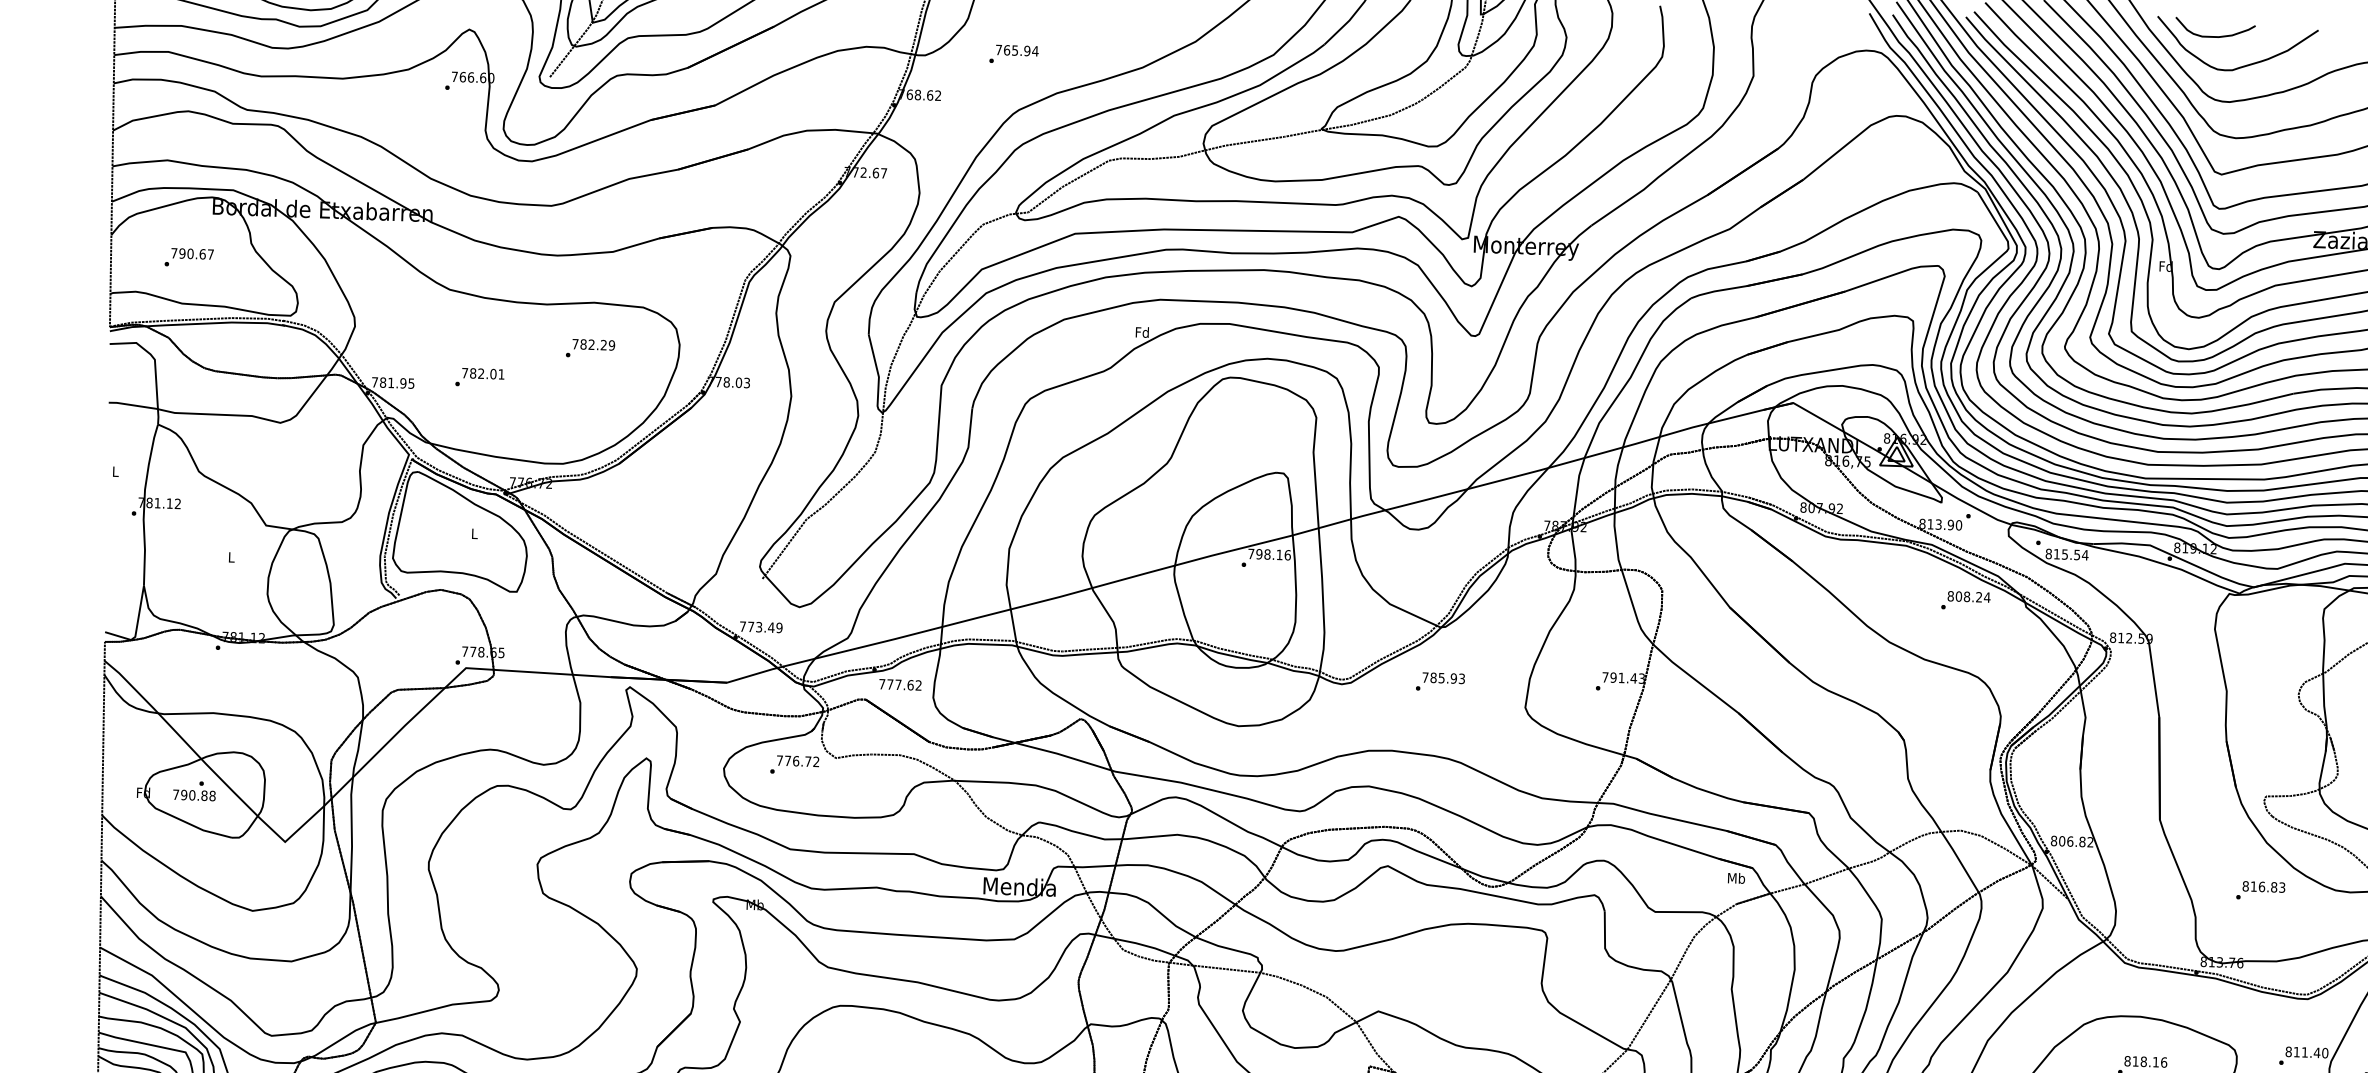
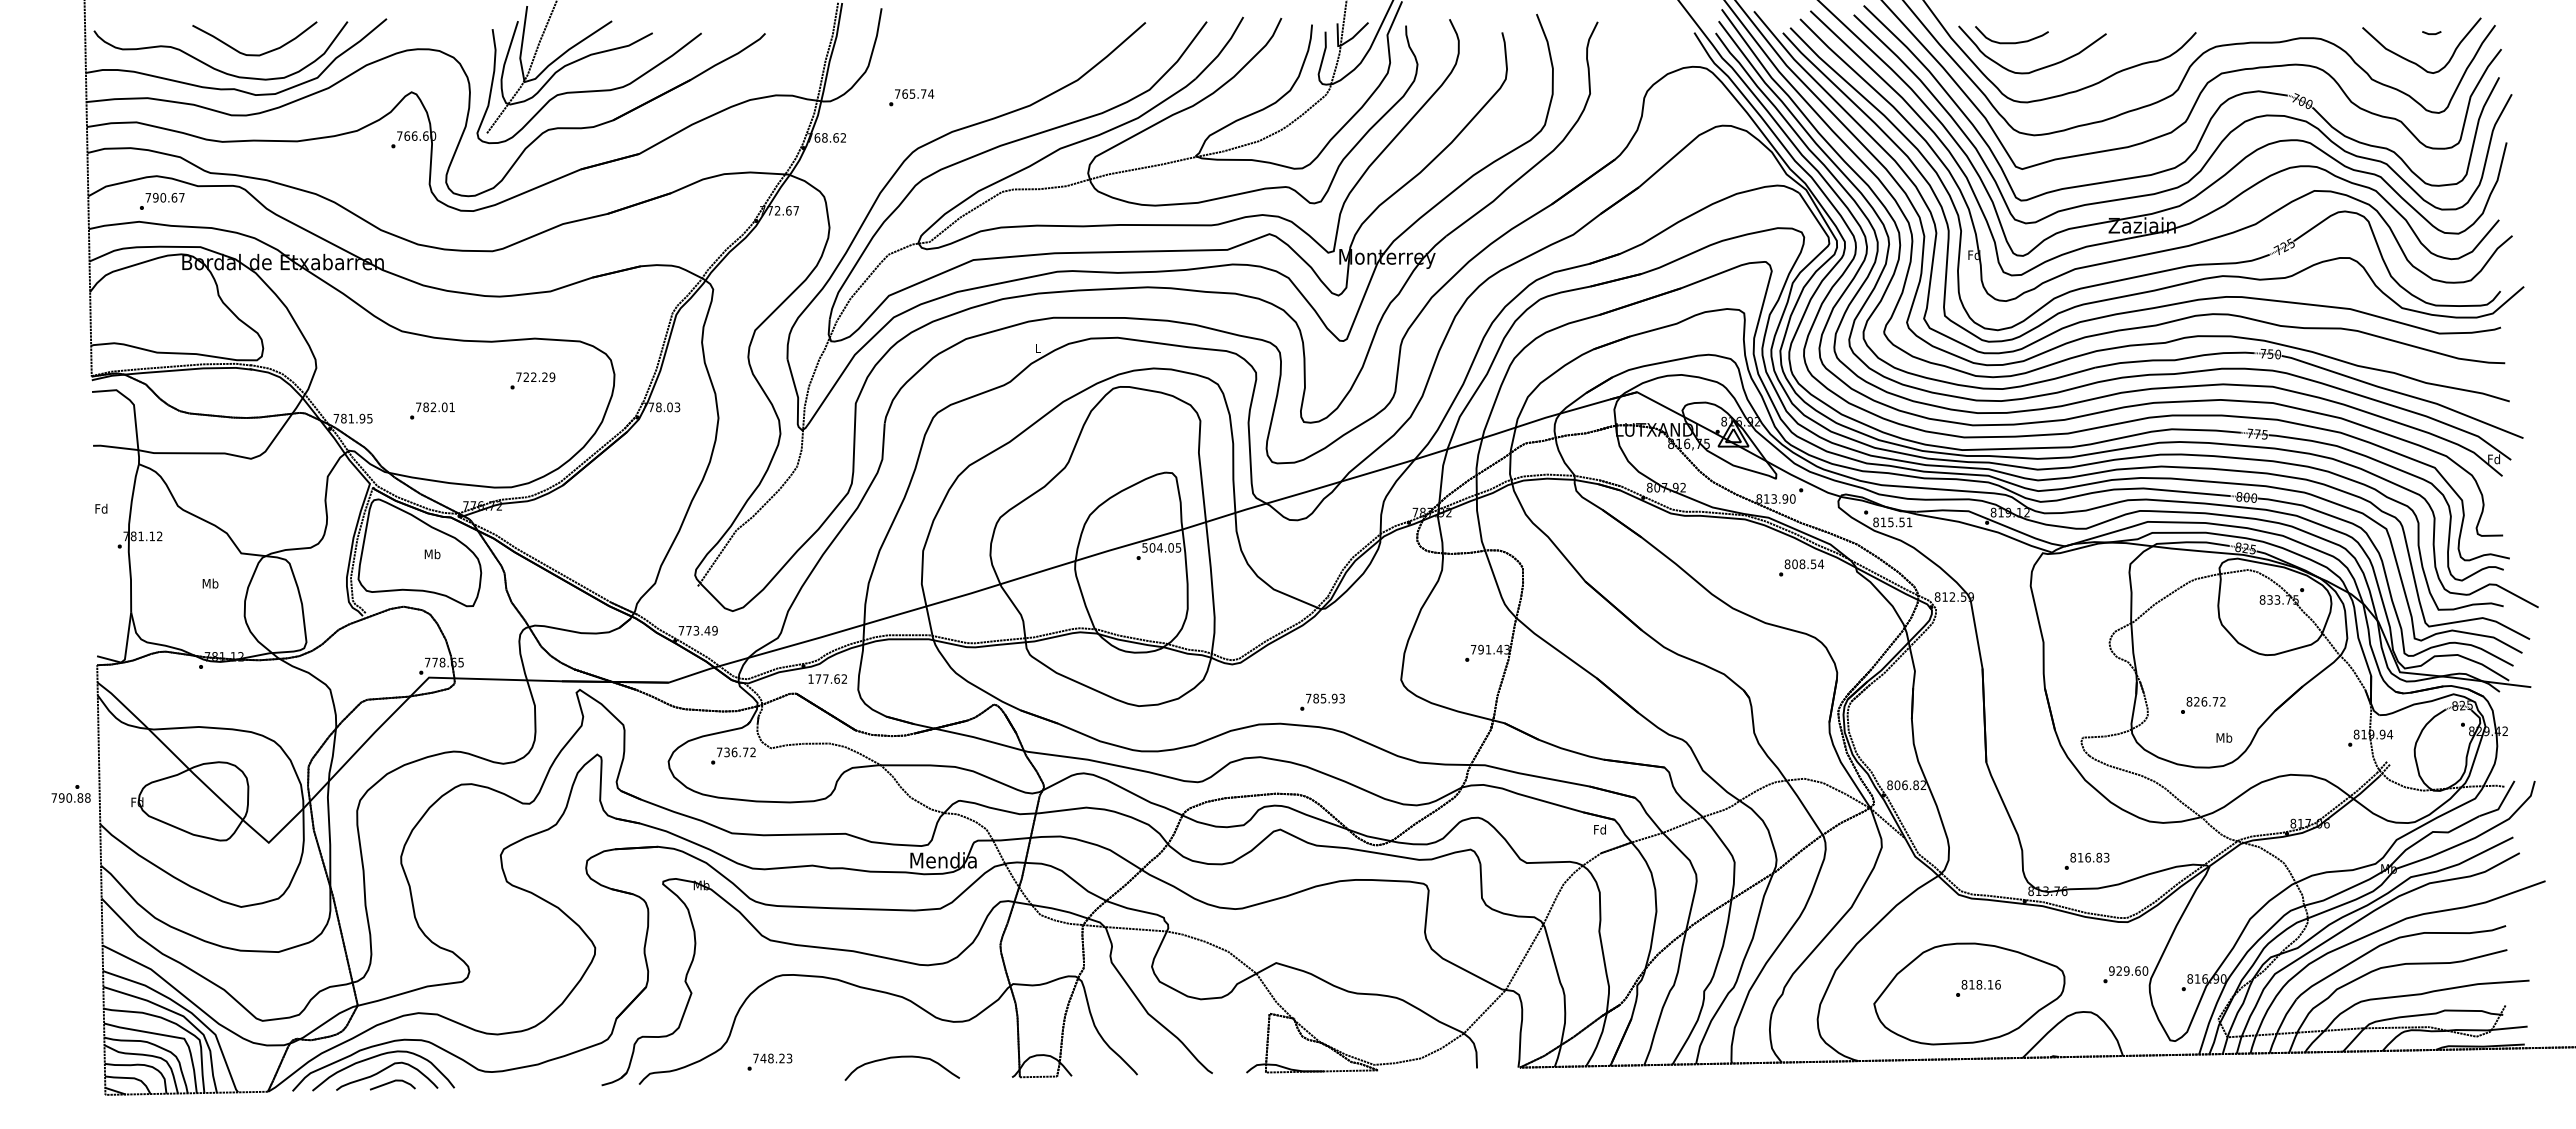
text: (1027, 50) -> (923, 93), 765.94 -> 765.74
text: (189, 257) -> (162, 201), moved
text: (1142, 332) -> (1038, 348), Fd -> L
text: (583, 344) -> (526, 377), 782.29 -> 722.29
text: (115, 471) -> (101, 508), L -> Fd
text: (474, 534) -> (432, 554), L -> Mb
text: (1269, 554) -> (1161, 547), 798.16 -> 504.05
text: (2085, 555) -> (1909, 522), 815.54 -> 815.51
text: (231, 557) -> (210, 583), L -> Mb
text: (1979, 597) -> (1813, 564), 808.24 -> 808.54
text: (1440, 681) -> (1322, 701), moved
text: (881, 683) -> (810, 678), 777.62 -> 177.62
text: (787, 761) -> (726, 752), 776.72 -> 736.72
text: (193, 790) -> (70, 793), moved
text: (1735, 878) -> (1599, 829), Mb -> Fd
text: (2260, 889) -> (2086, 860), moved
text: (2302, 1051) -> (2124, 970), 811.40 -> 929.60

